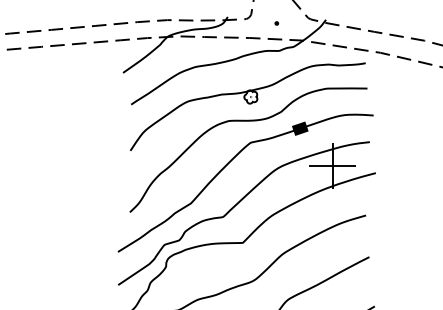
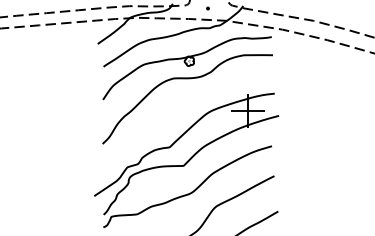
part: (228, 165) -> (173, 110), removed

